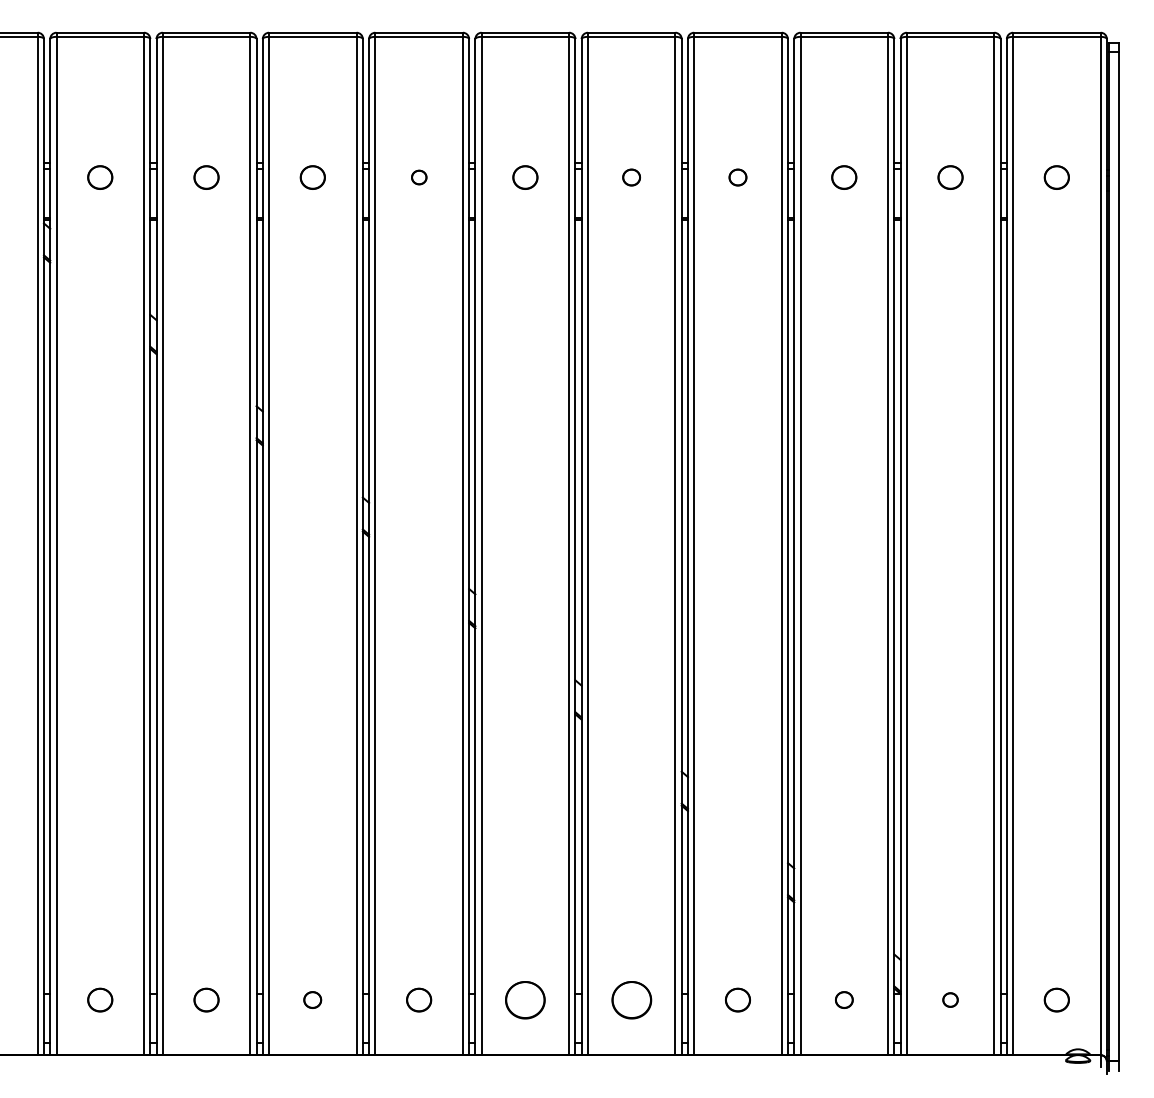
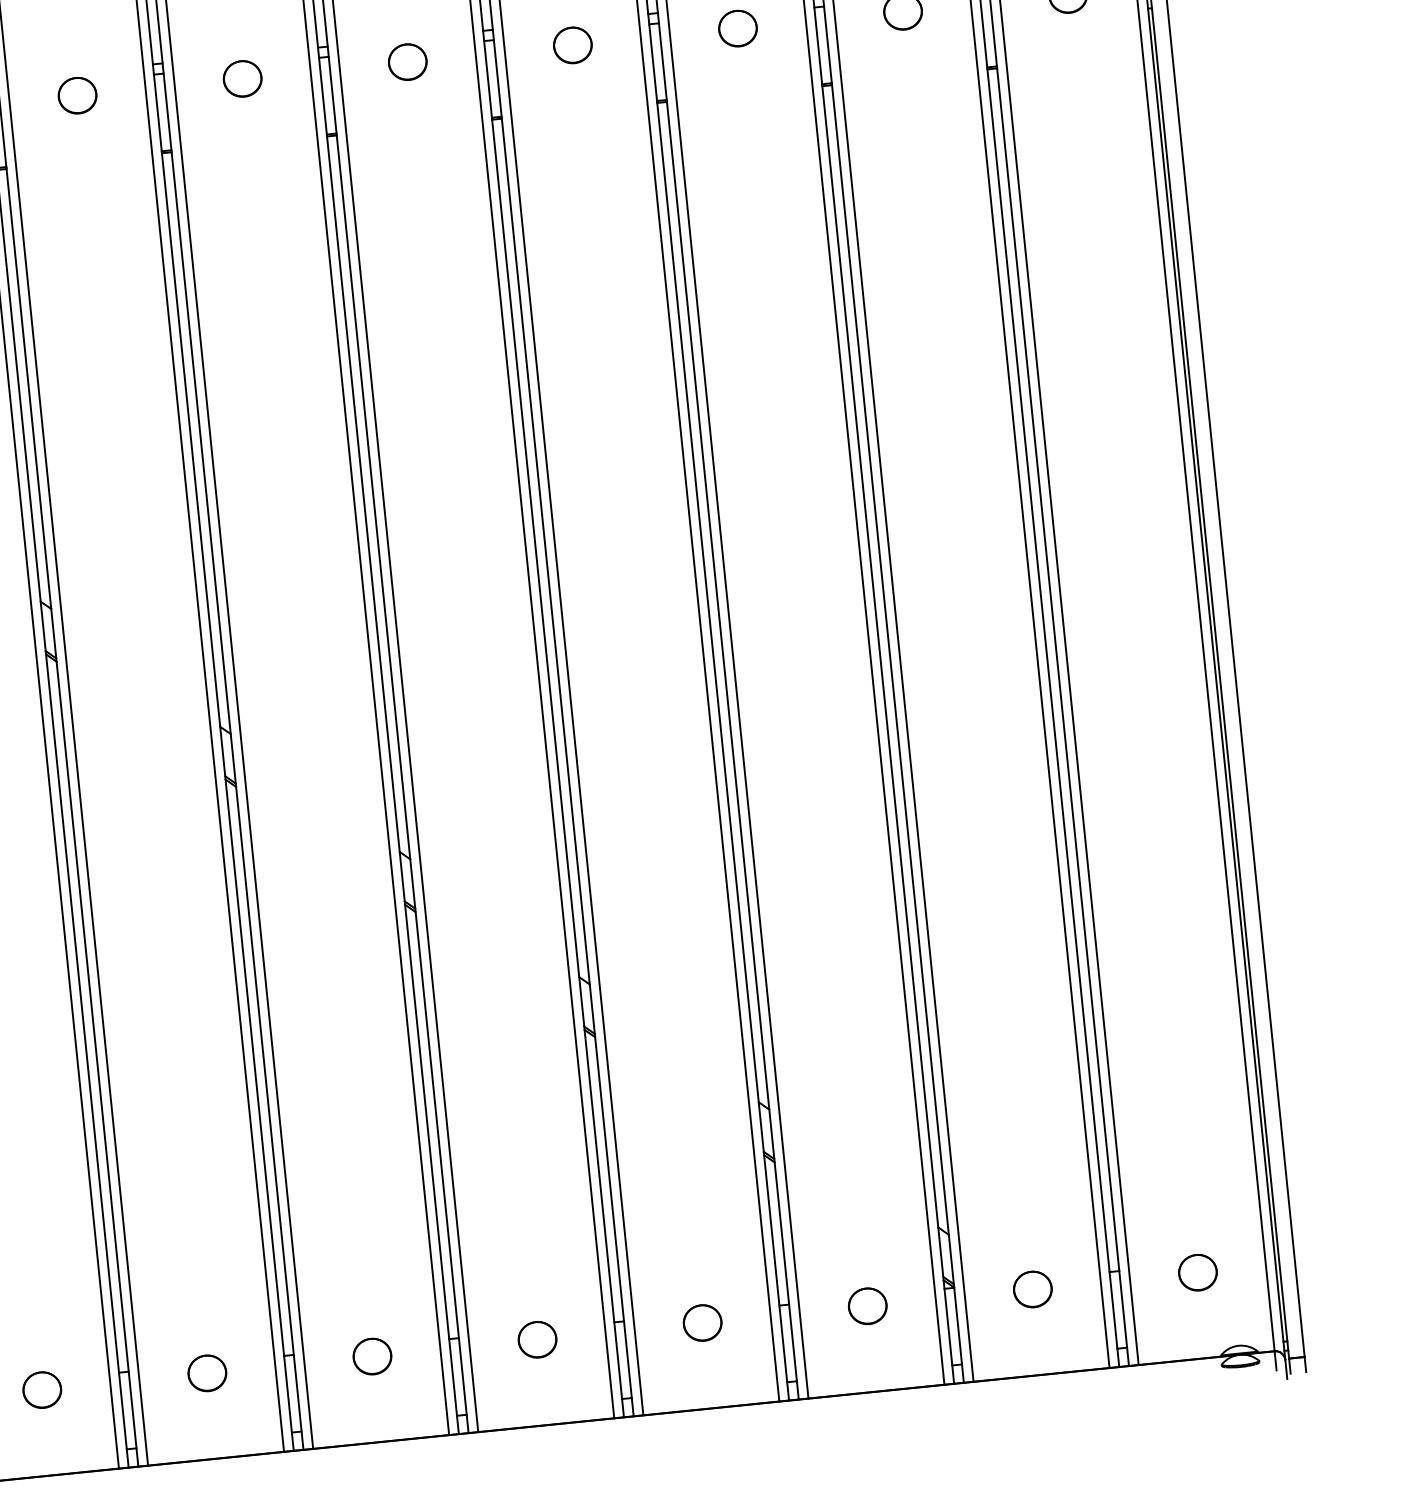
part: (419, 177) -> (78, 95), size x1.67
part: (631, 177) -> (407, 62), size x1.43
part: (737, 177) -> (572, 45), size x1.43
part: (312, 999) -> (41, 1389), size x1.43
part: (525, 999) -> (372, 1355), size x0.62
part: (631, 999) -> (537, 1338), size x0.62
part: (844, 999) -> (868, 1305), size x1.43
part: (950, 999) -> (1032, 1288), size x1.67

